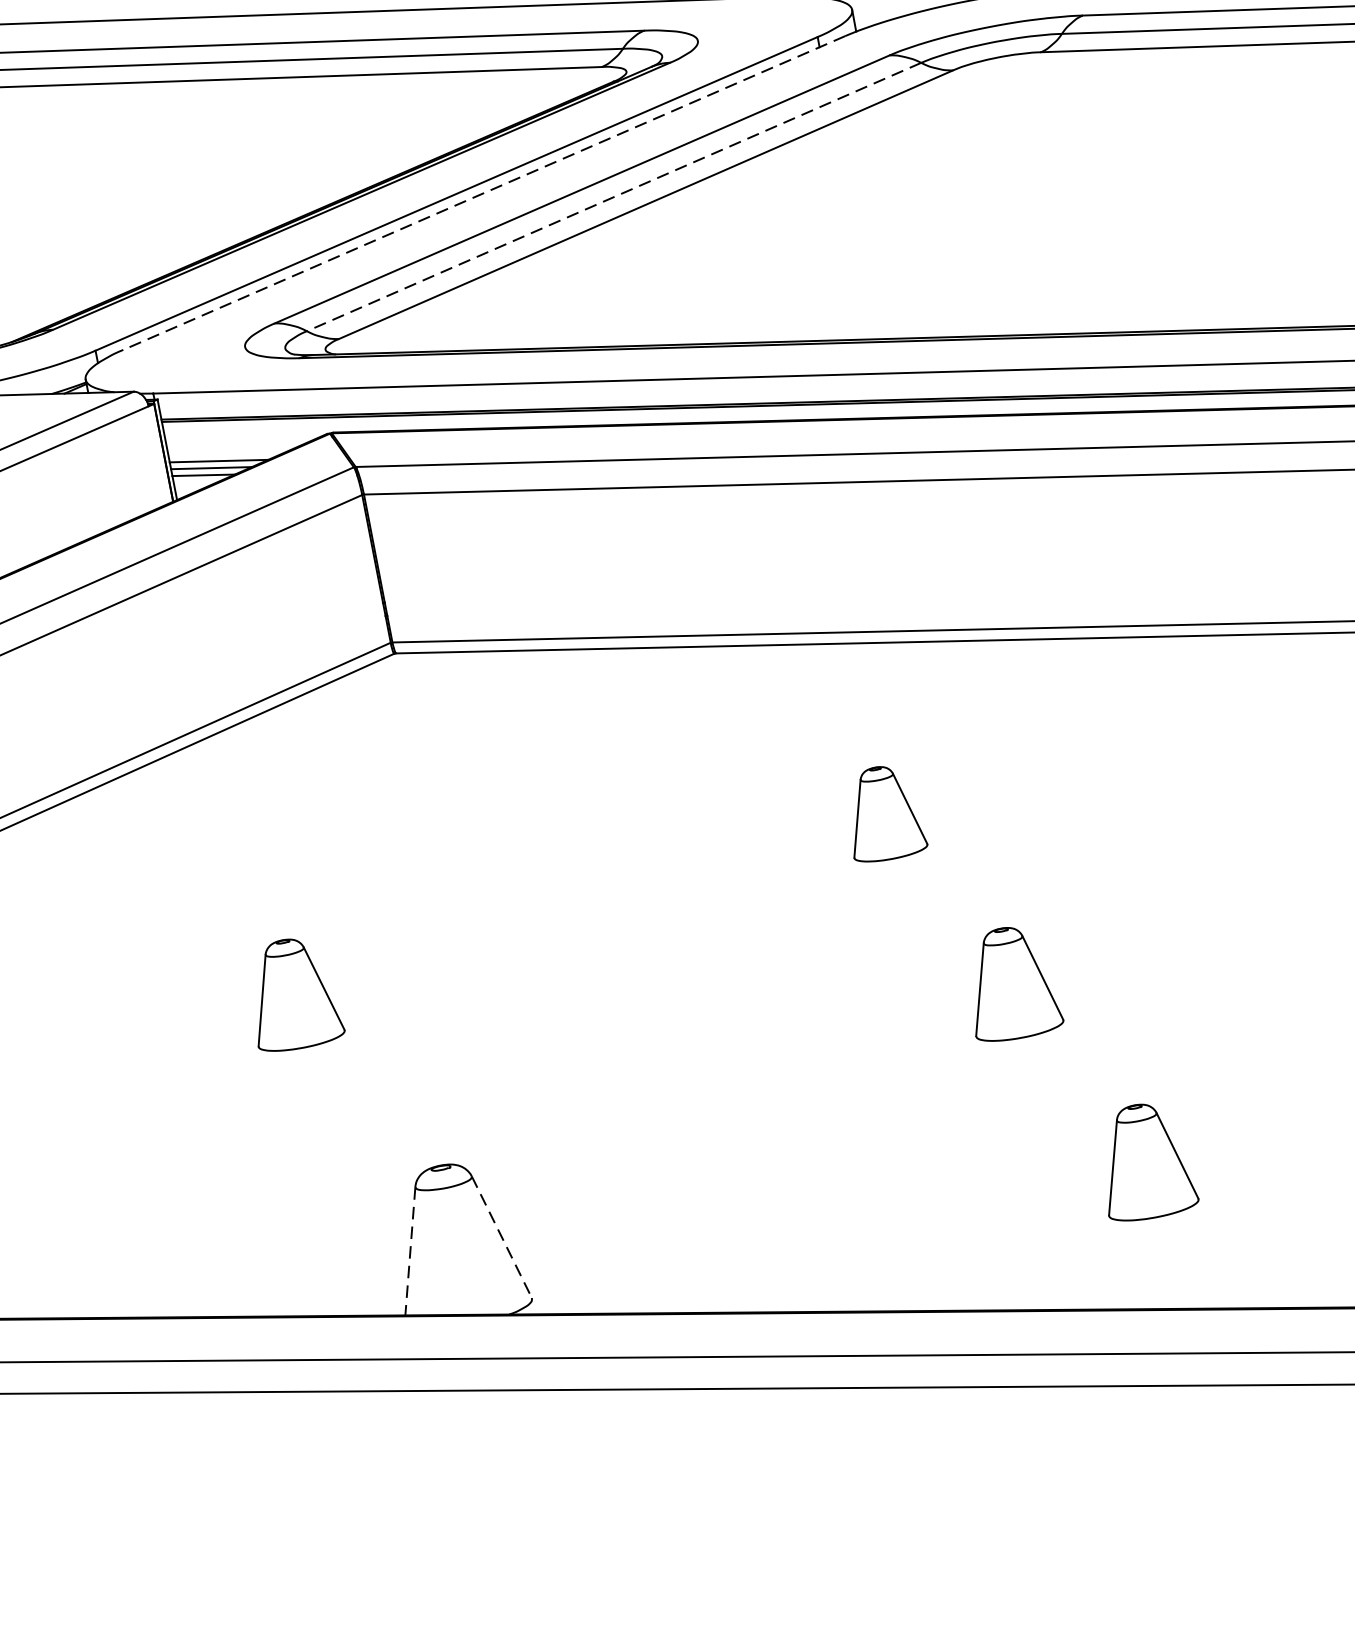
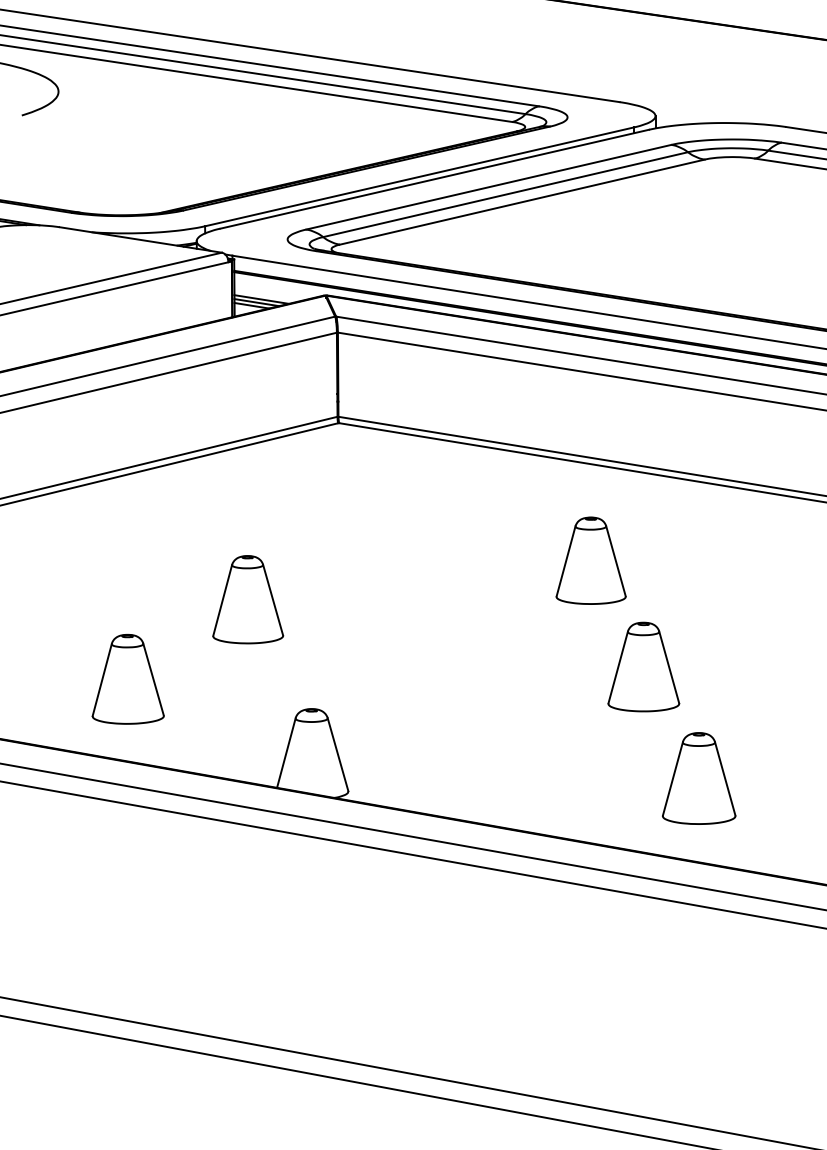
line: (483, 193) -> (434, 179), dashed -> solid
line: (613, 196) -> (505, 194), dashed -> solid
part: (882, 813) -> (590, 560), size x1.67
part: (1010, 982) -> (643, 666), size x1.43
part: (293, 993) -> (248, 599), size x1.43
part: (1145, 1161) -> (699, 778), size x1.43
part: (106, 1173) -> (127, 679), added
line: (502, 1236) -> (338, 754), dashed -> solid
line: (410, 1251) -> (286, 753), dashed -> solid

